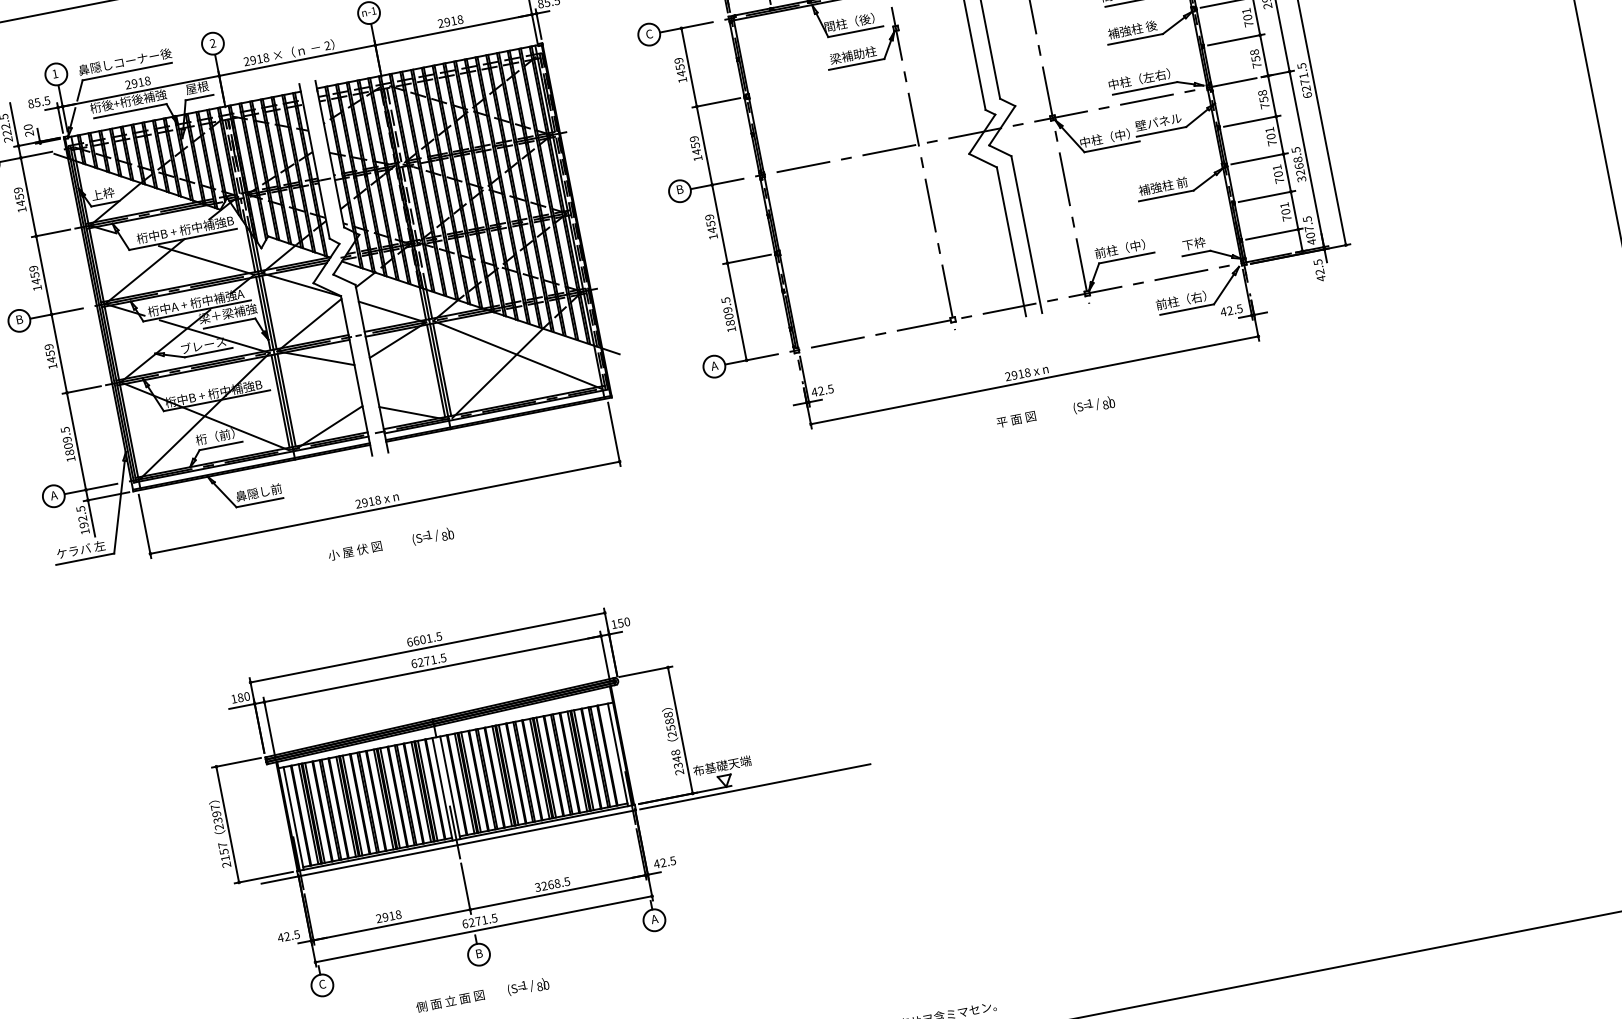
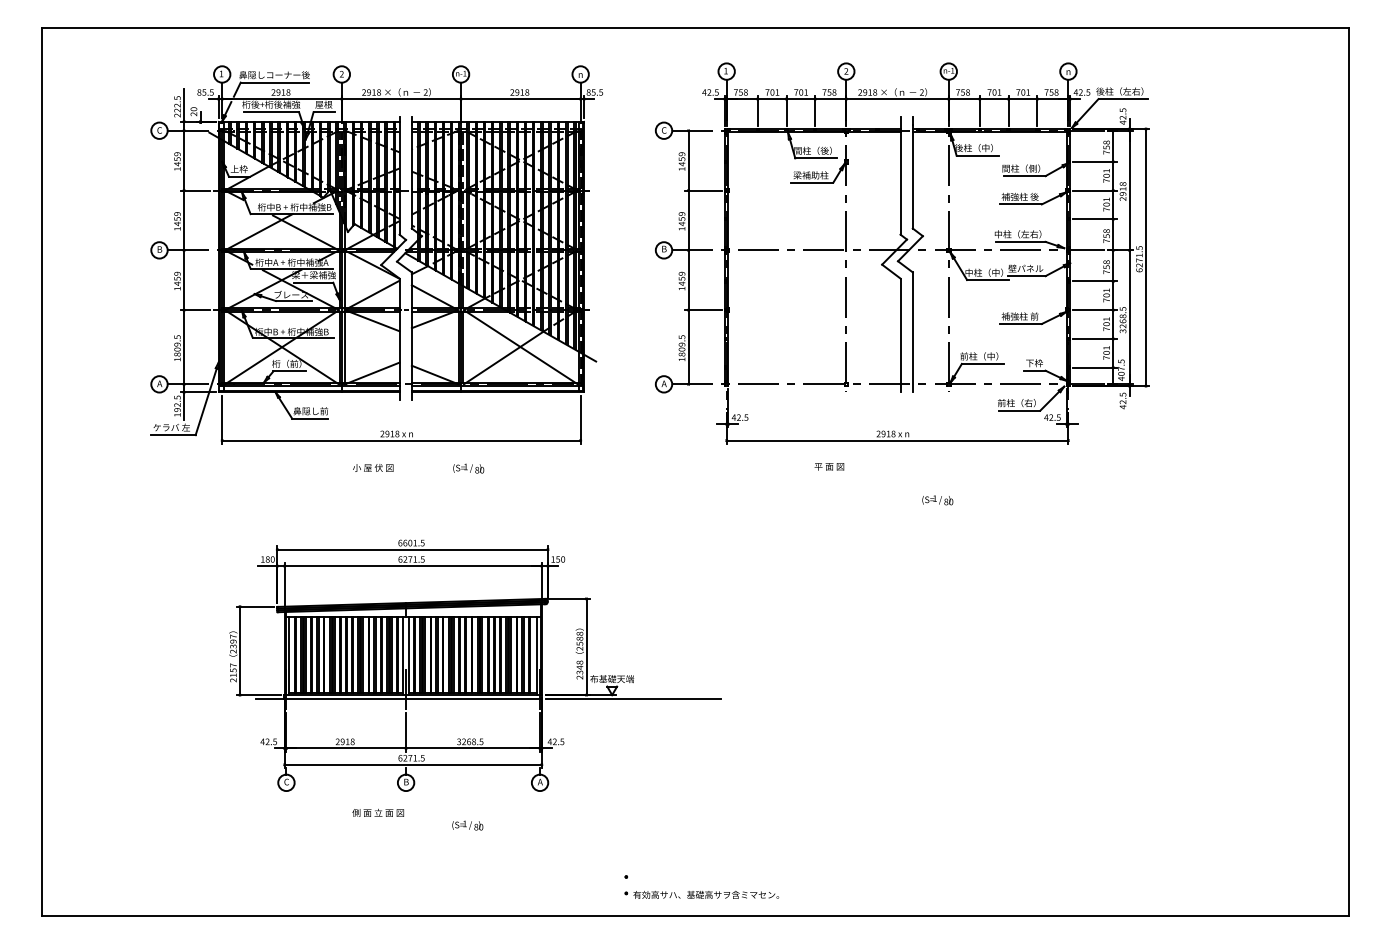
text: (1093, 405) -> (937, 500), moved
text: (1016, 419) -> (829, 466), moved
text: (432, 536) -> (468, 468), moved
text: (528, 986) -> (467, 825), moved

